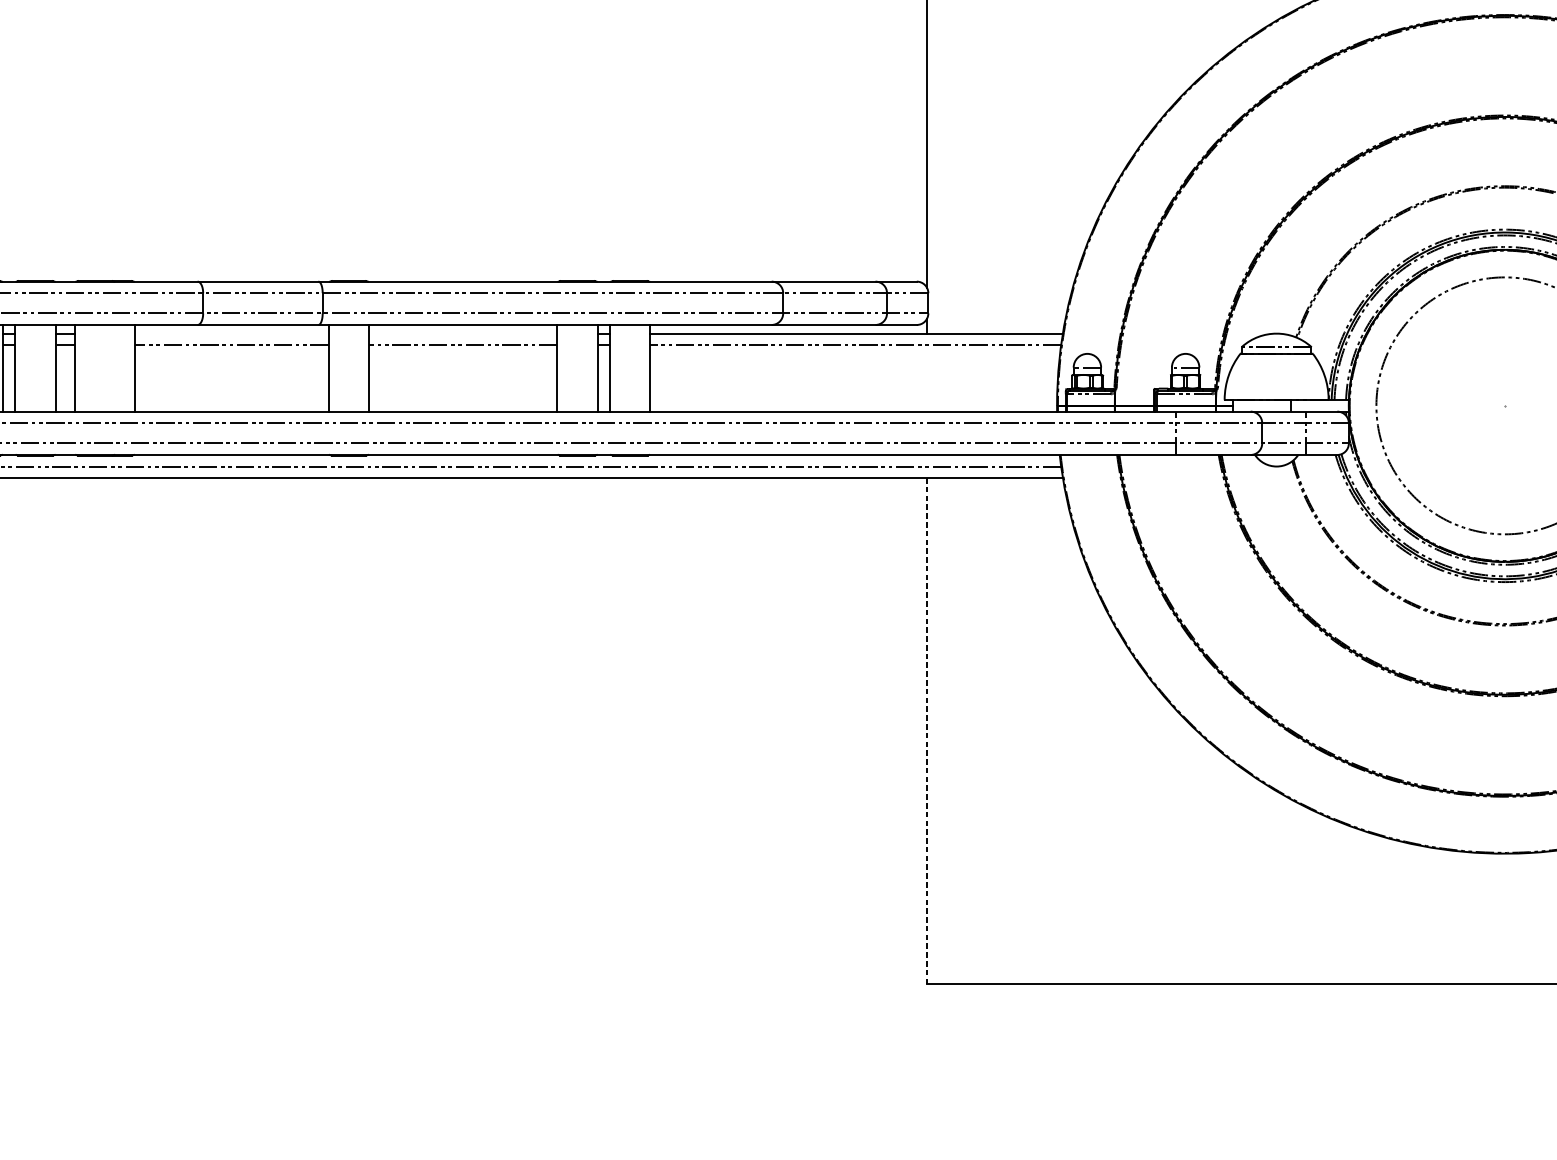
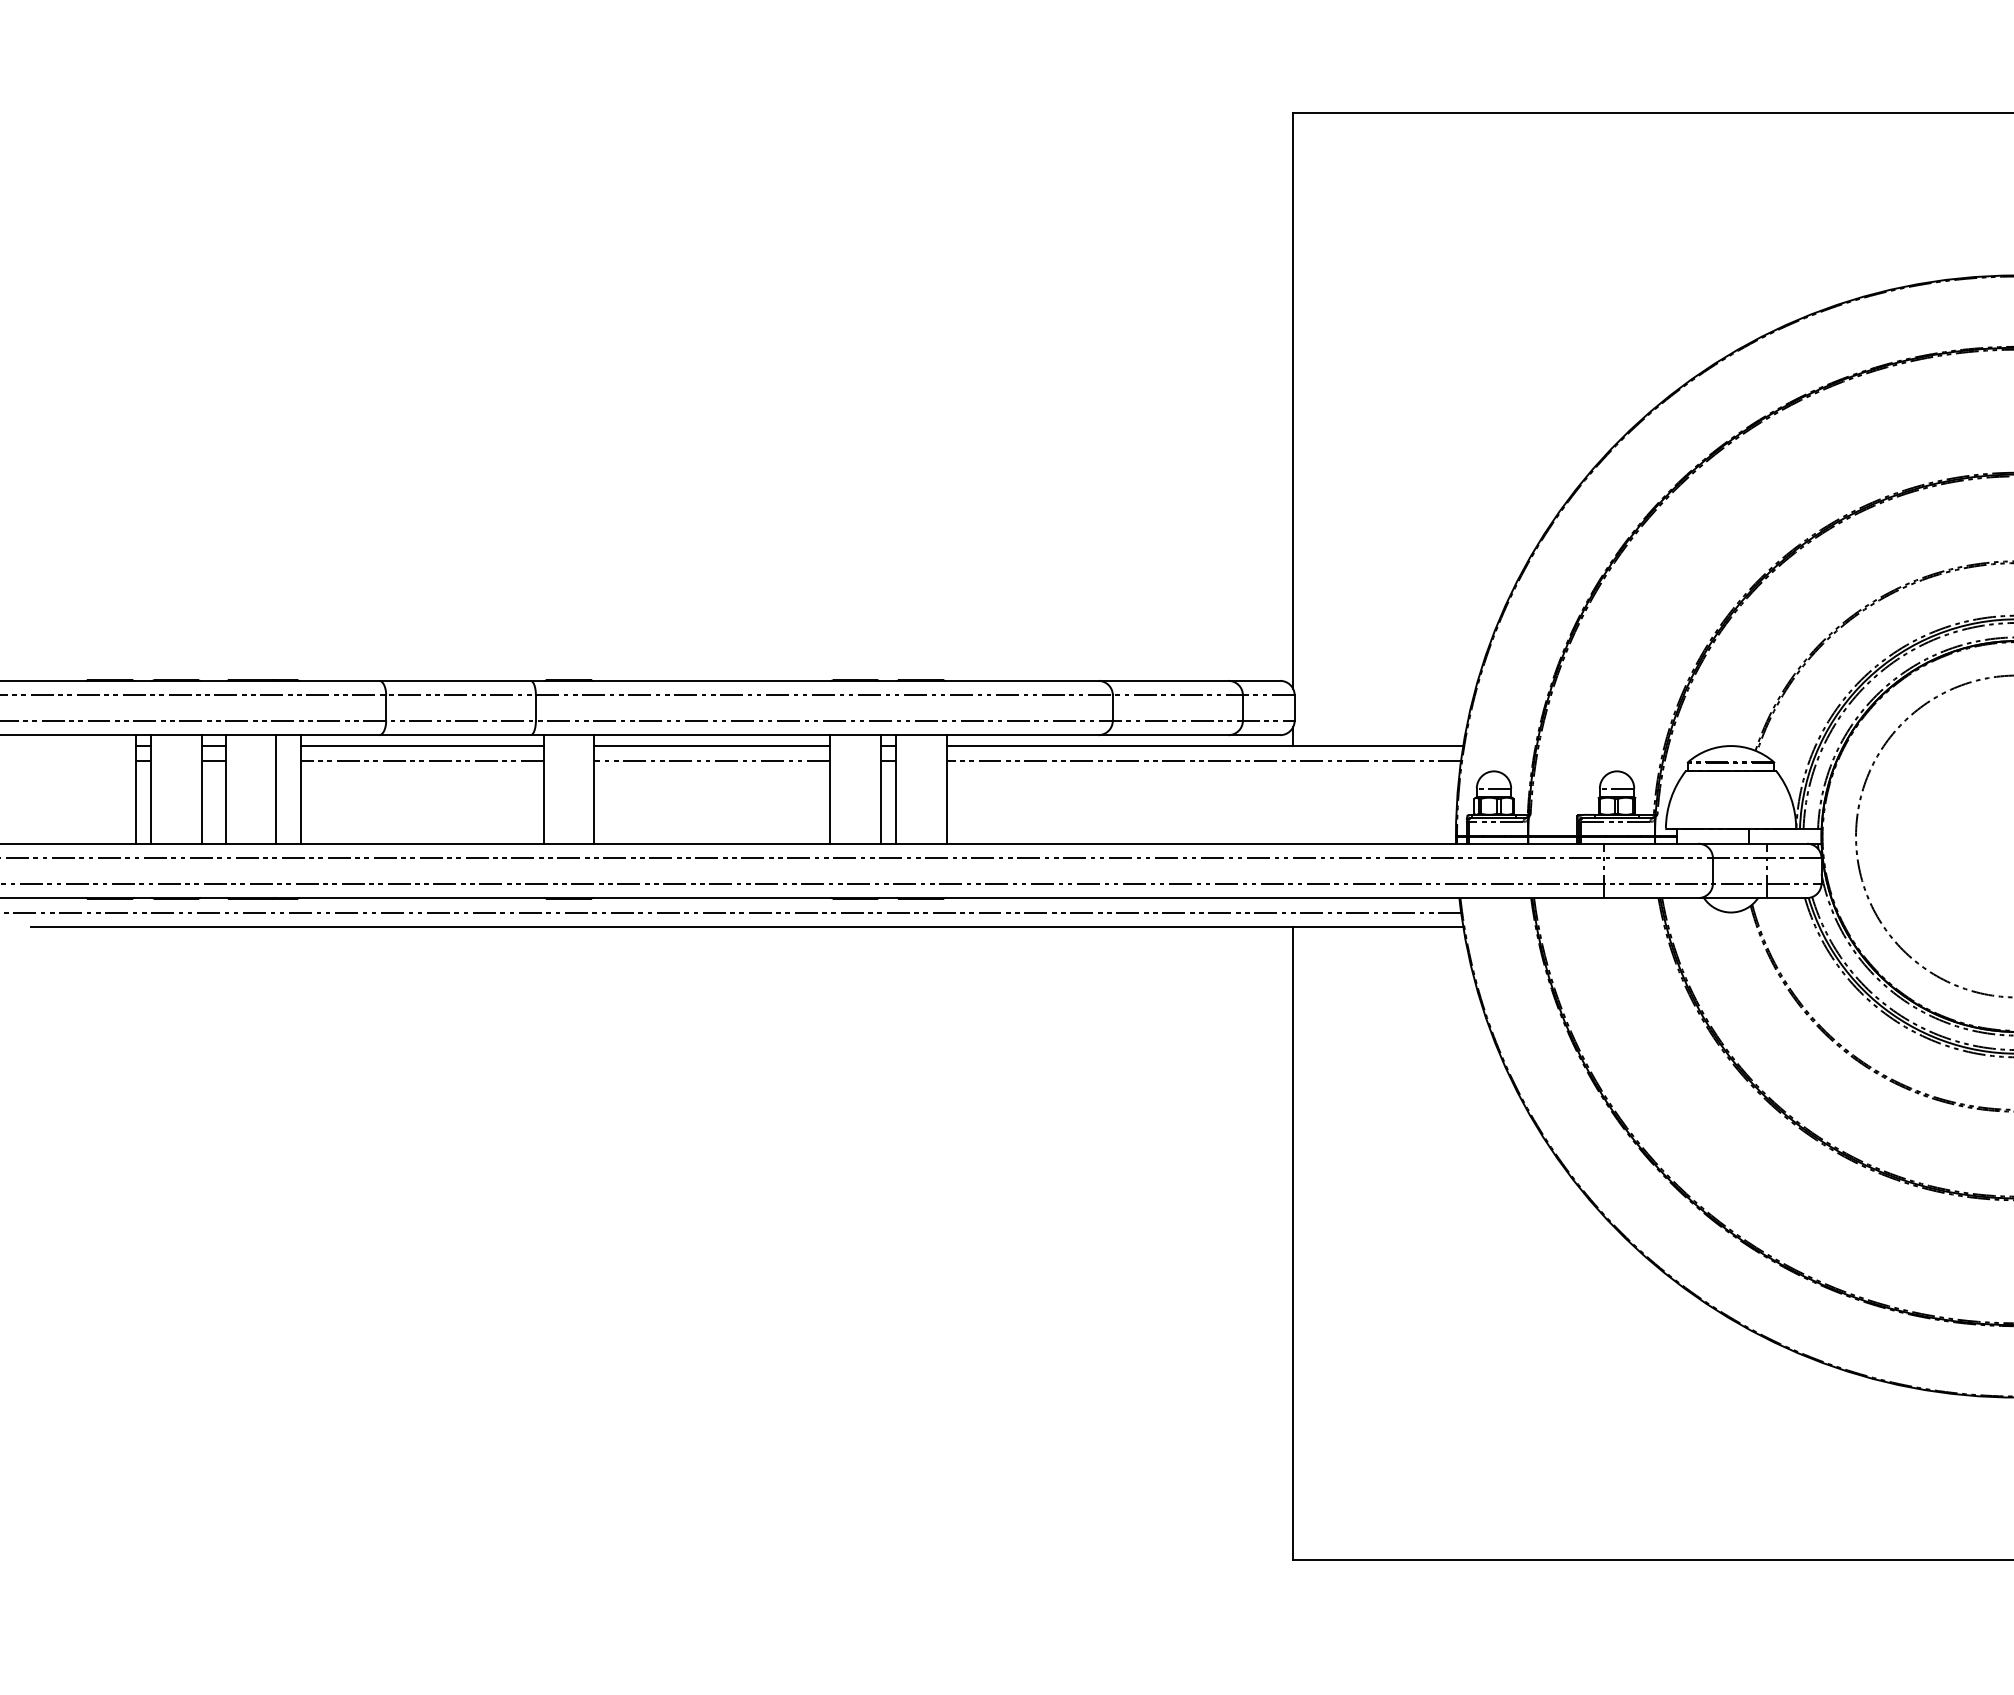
line: (231, 334) -> (421, 746), added
line: (463, 334) -> (712, 746), added
line: (115, 368) -> (276, 789), added
line: (927, 730) -> (1293, 1243), dashed -> solid

